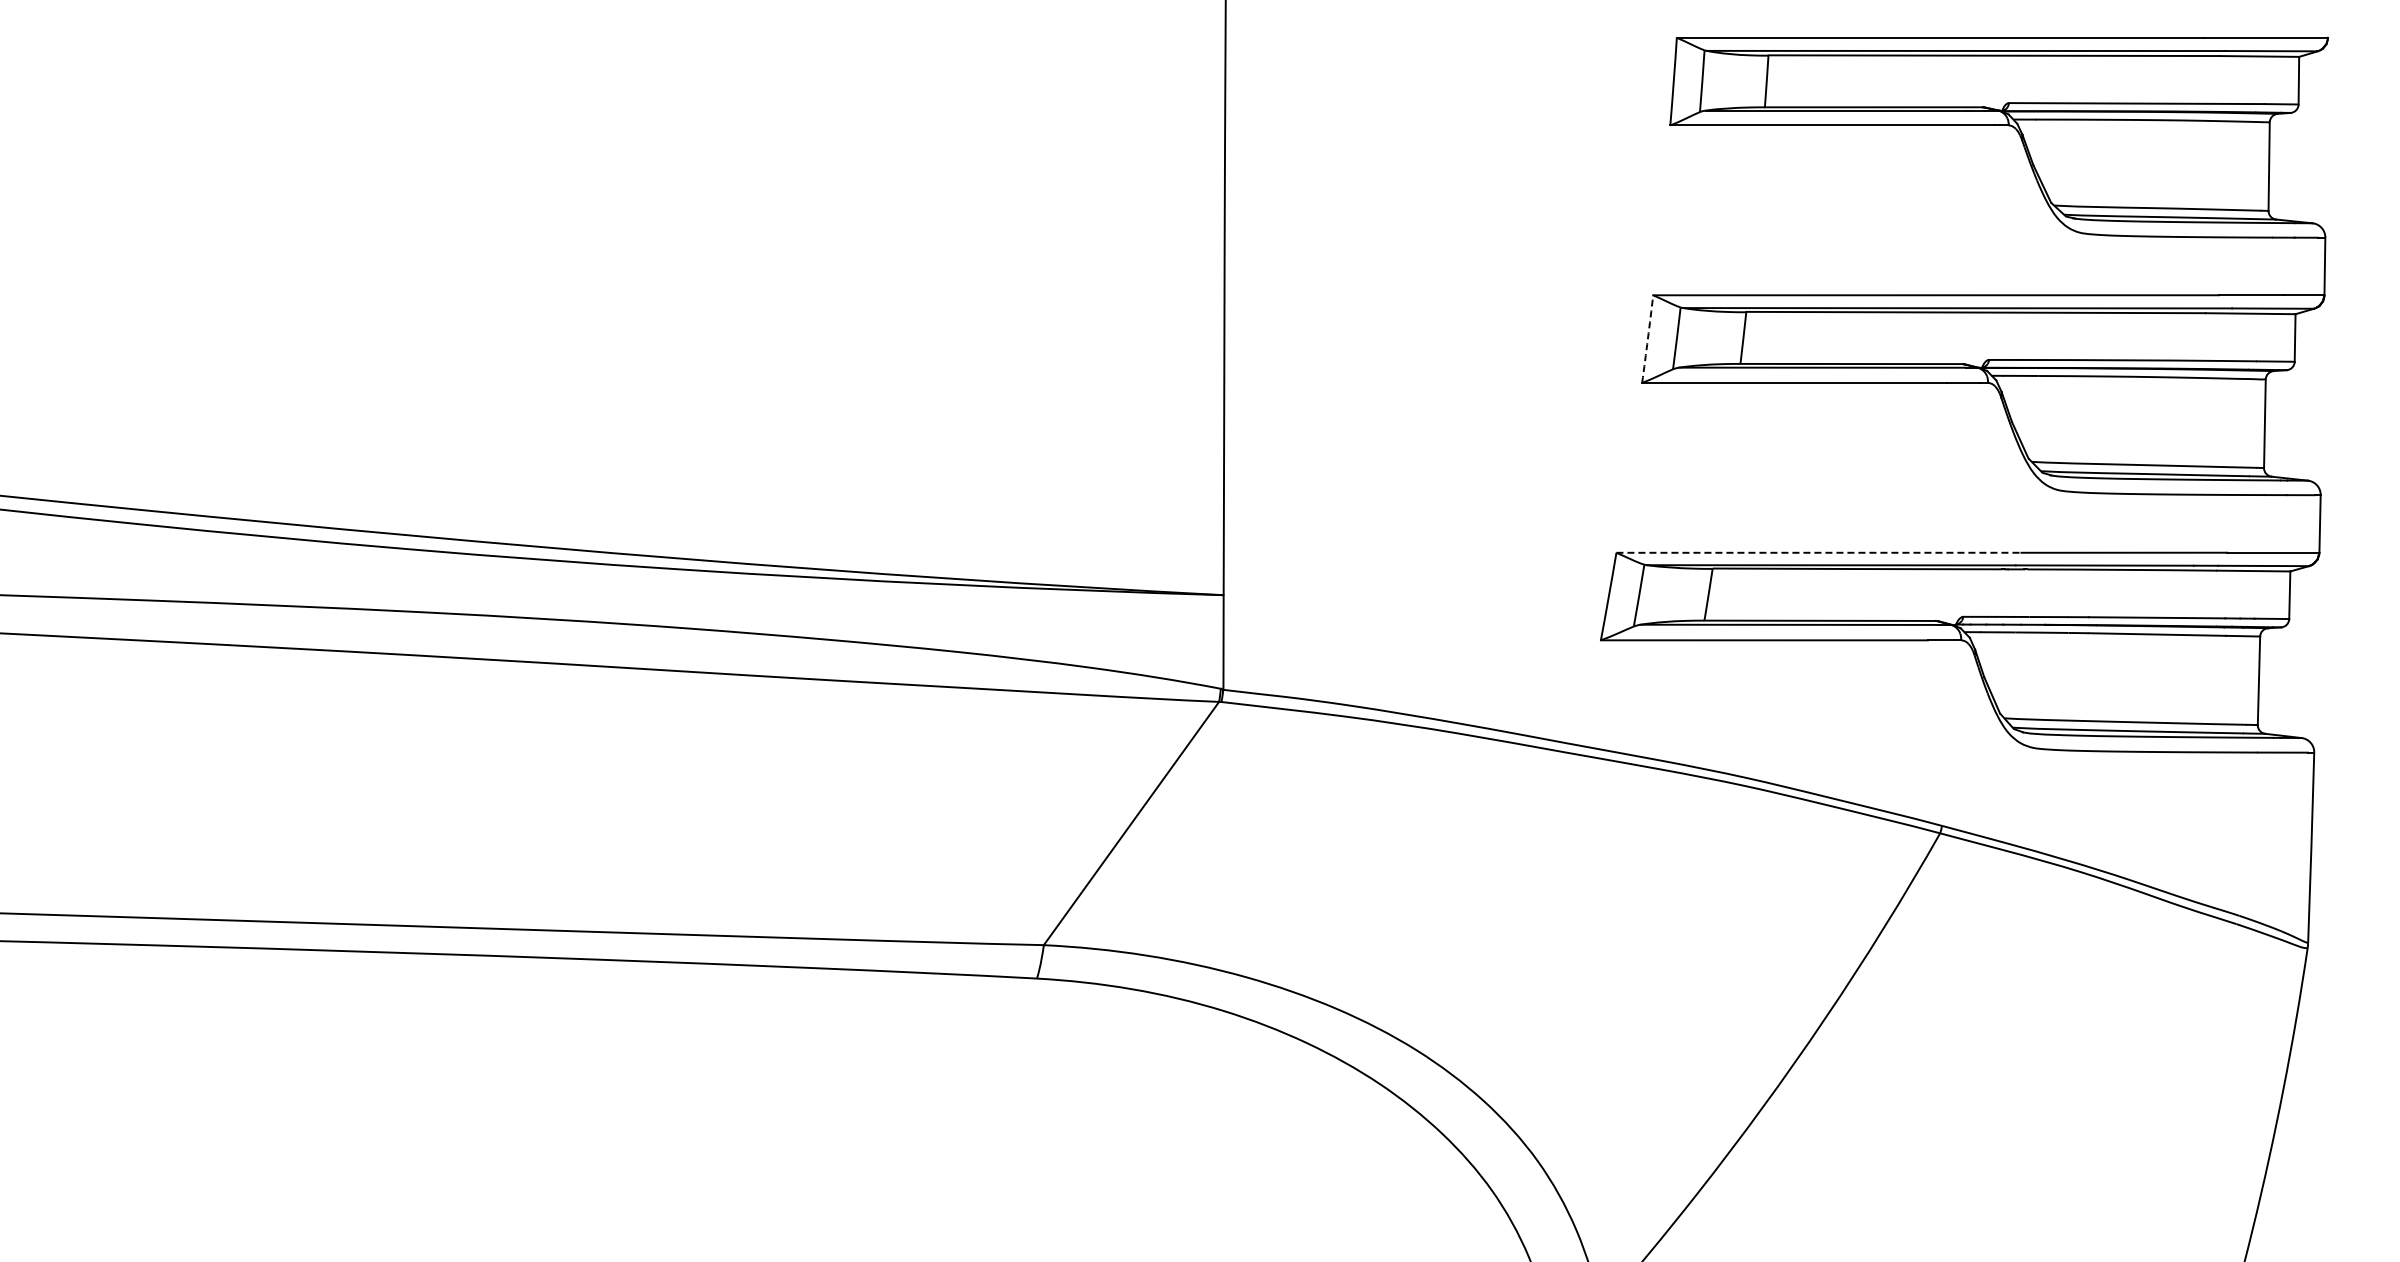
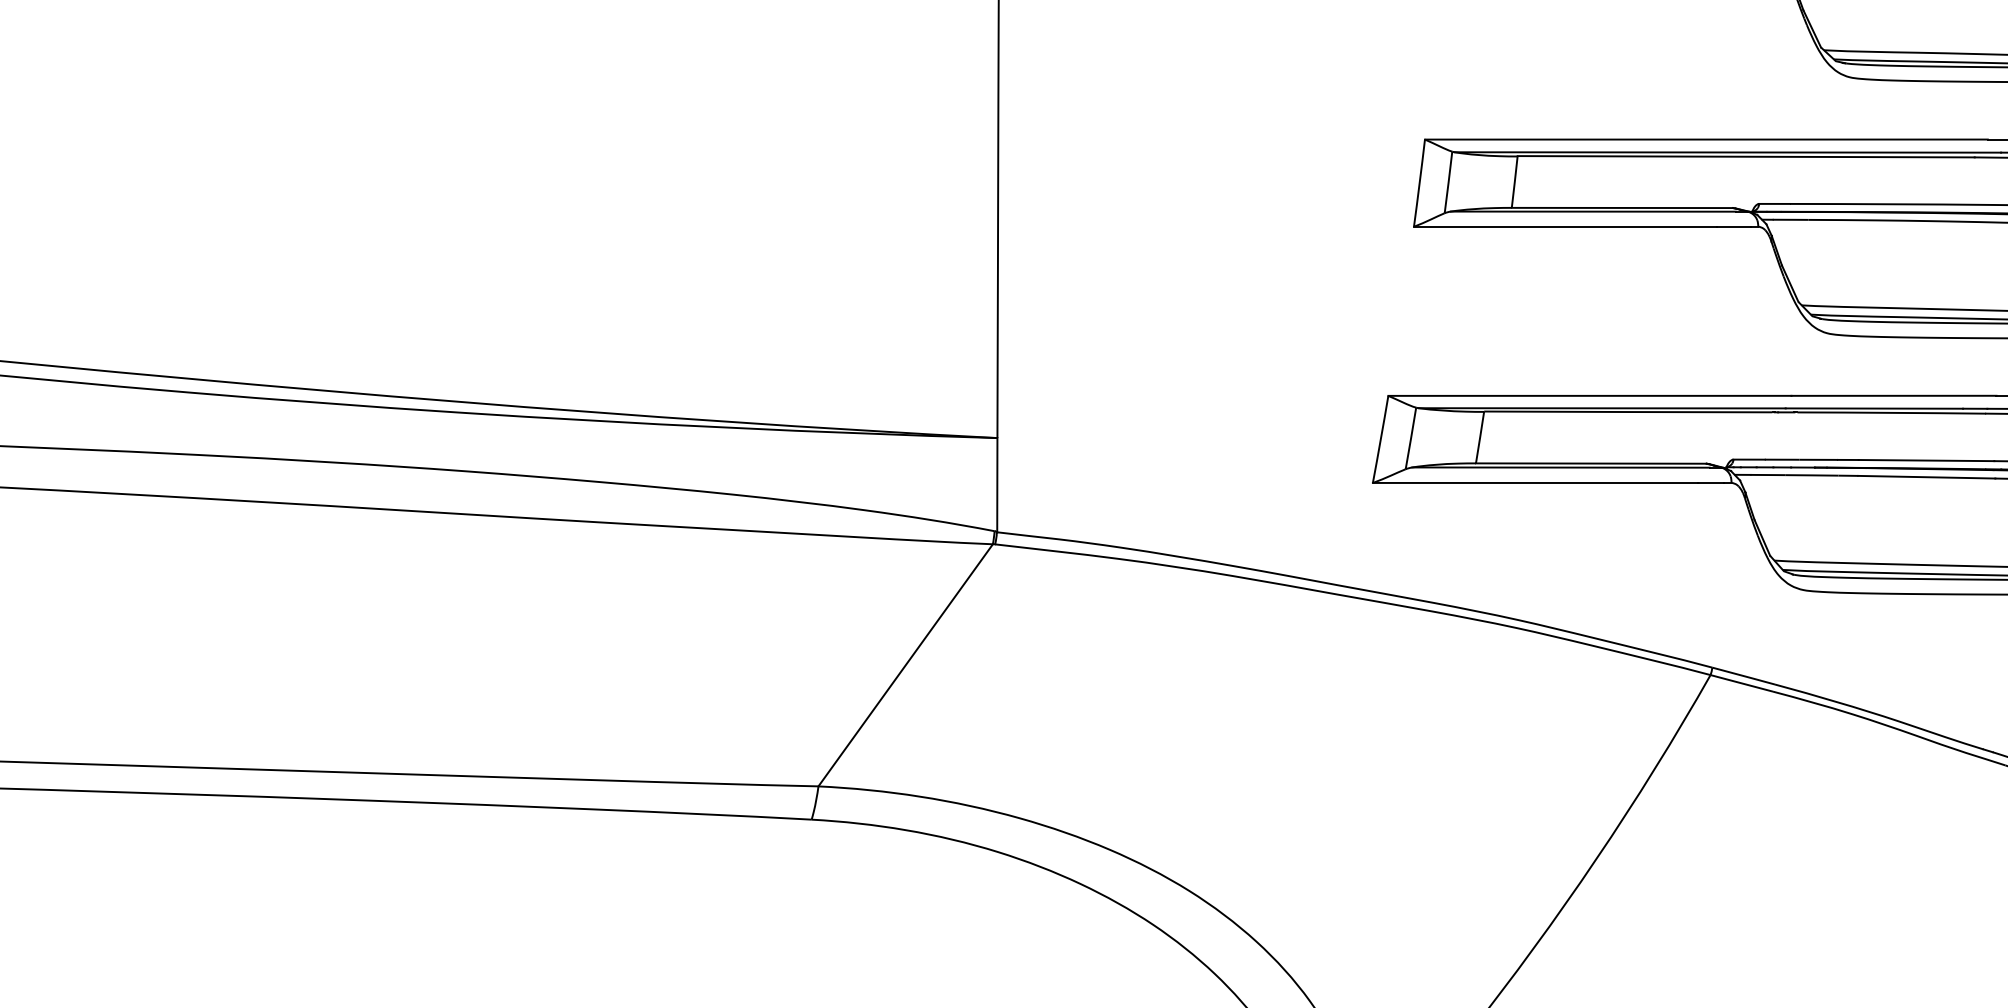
arc: (1647, 339) -> (1419, 183), dashed -> solid
line: (1818, 552) -> (1589, 395), dashed -> solid

